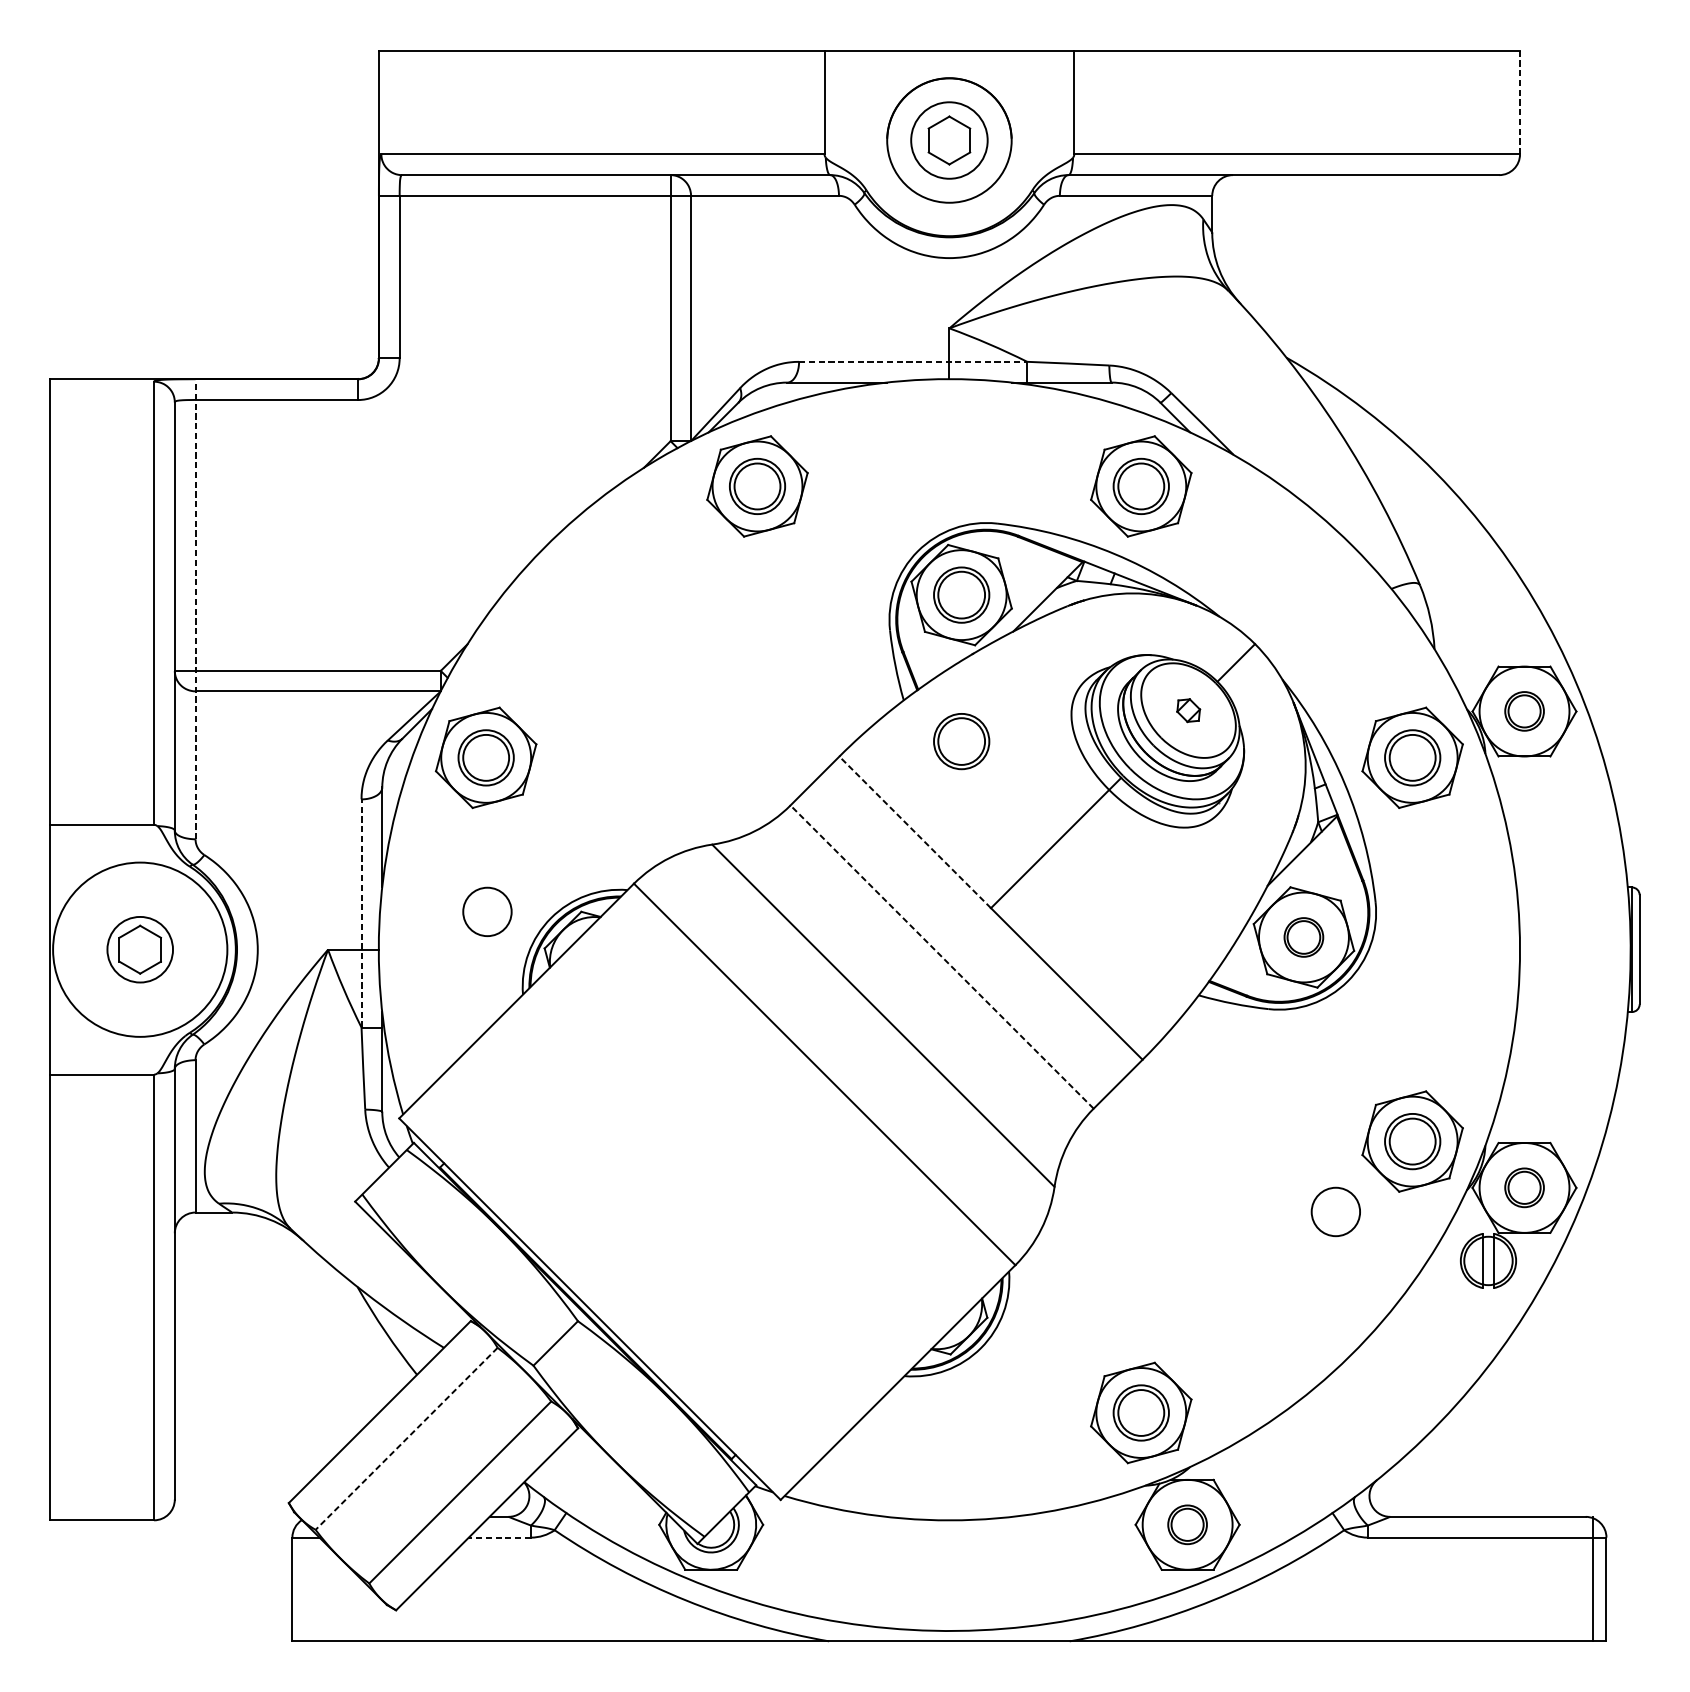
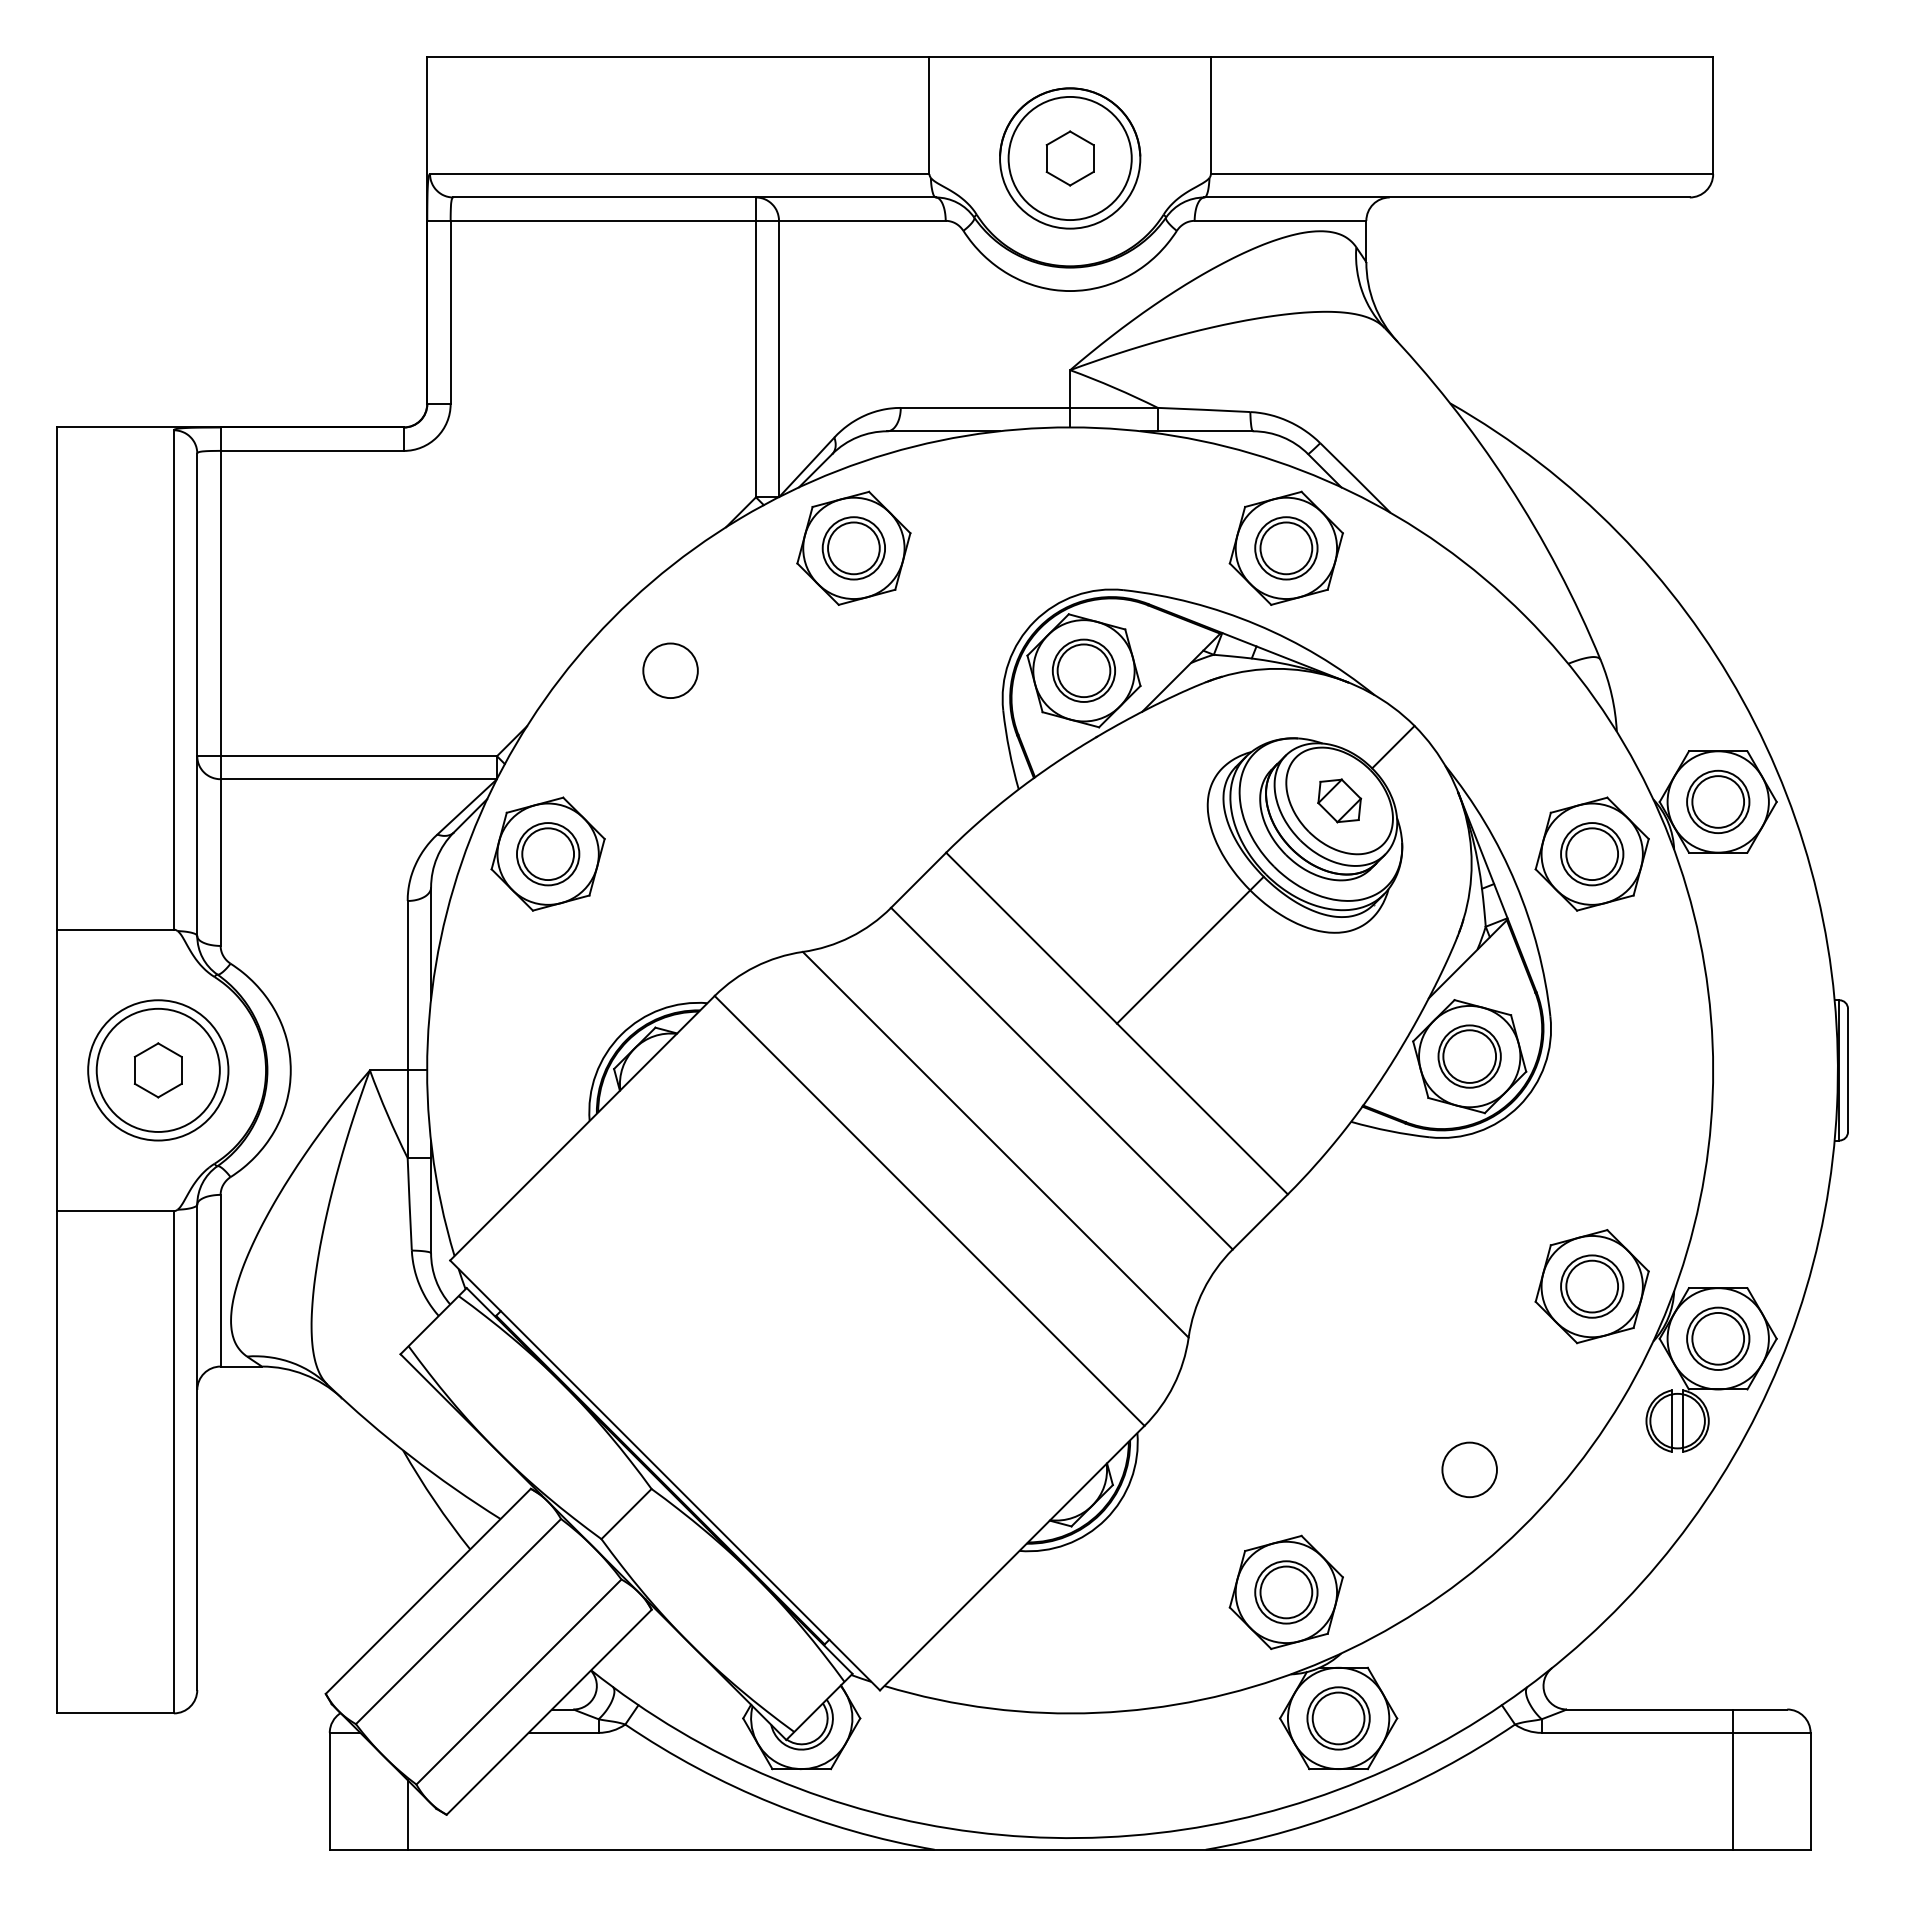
line: (1520, 102) -> (1713, 115), dashed -> solid
circle: (948, 140) -> (1069, 158), size x1.43
line: (913, 361) -> (1029, 407), dashed -> solid
line: (195, 609) -> (220, 686), dashed -> solid
part: (1188, 710) -> (1339, 800), size x1.67
part: (1524, 711) -> (1718, 801), size x1.43
part: (961, 741) -> (1083, 835), removed
line: (915, 832) -> (1031, 938), dashed -> solid
circle: (487, 911) -> (670, 670), moved
line: (361, 913) -> (407, 1029), dashed -> solid
part: (1303, 937) -> (1469, 1056), size x1.43
circle: (139, 948) -> (157, 1069), size x1.67
circle: (140, 949) -> (158, 1070), size x0.71
line: (941, 956) -> (1061, 1078), dashed -> solid
part: (1524, 1187) -> (1718, 1338), size x1.43
circle: (1335, 1211) -> (1469, 1469), moved
line: (406, 1438) -> (458, 1621), dashed -> solid
part: (1187, 1524) -> (1338, 1718), size x1.43
line: (499, 1537) -> (563, 1732), dashed -> solid
line: (1593, 1578) -> (1732, 1779), moved
line: (361, 1610) -> (407, 1814), added

